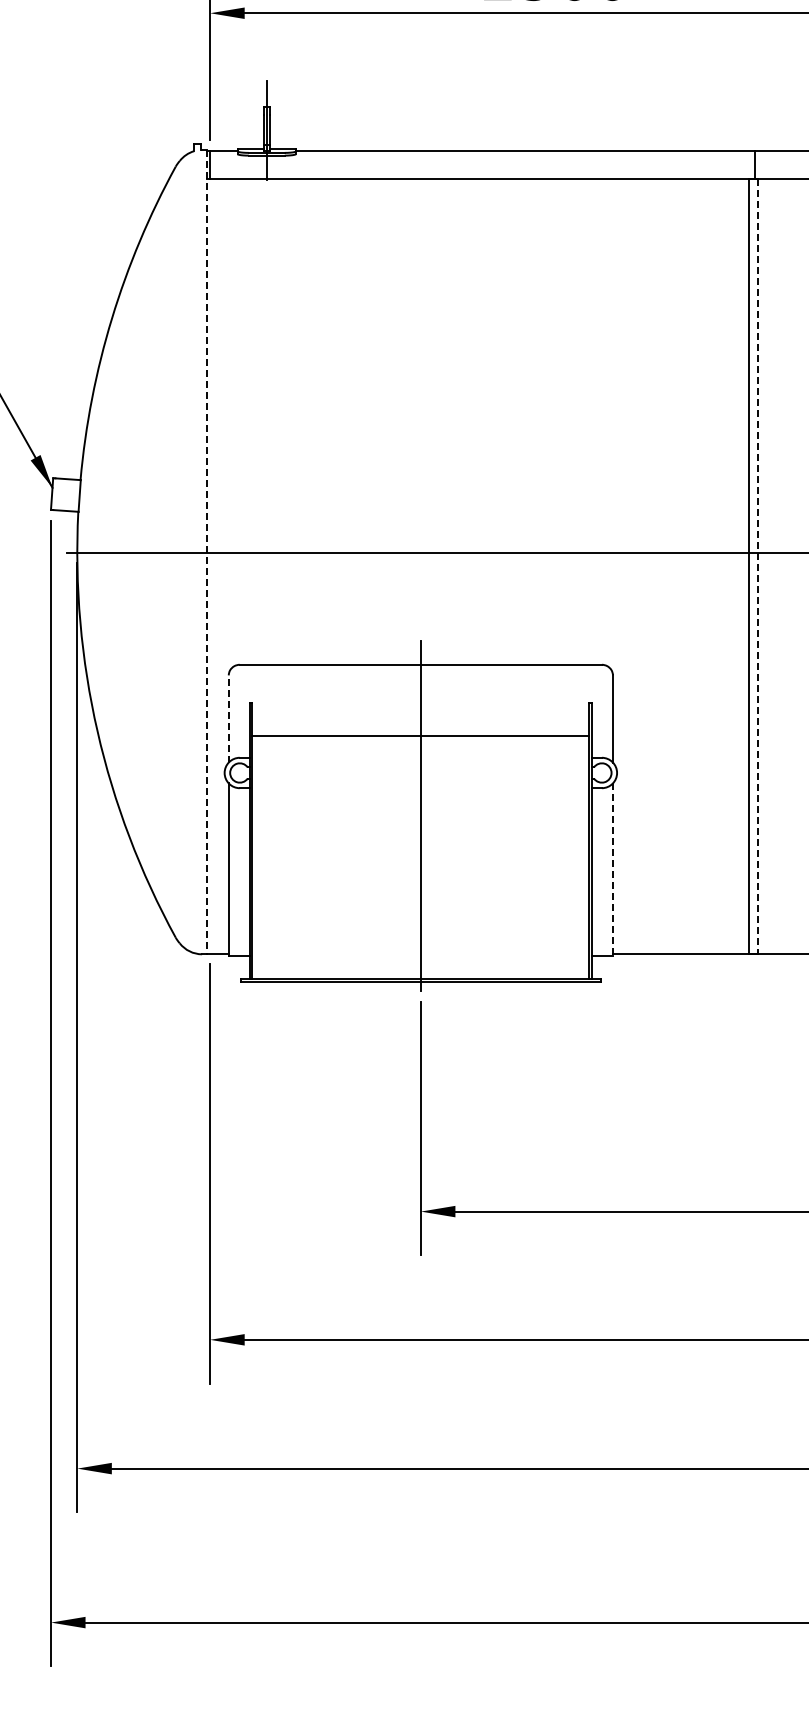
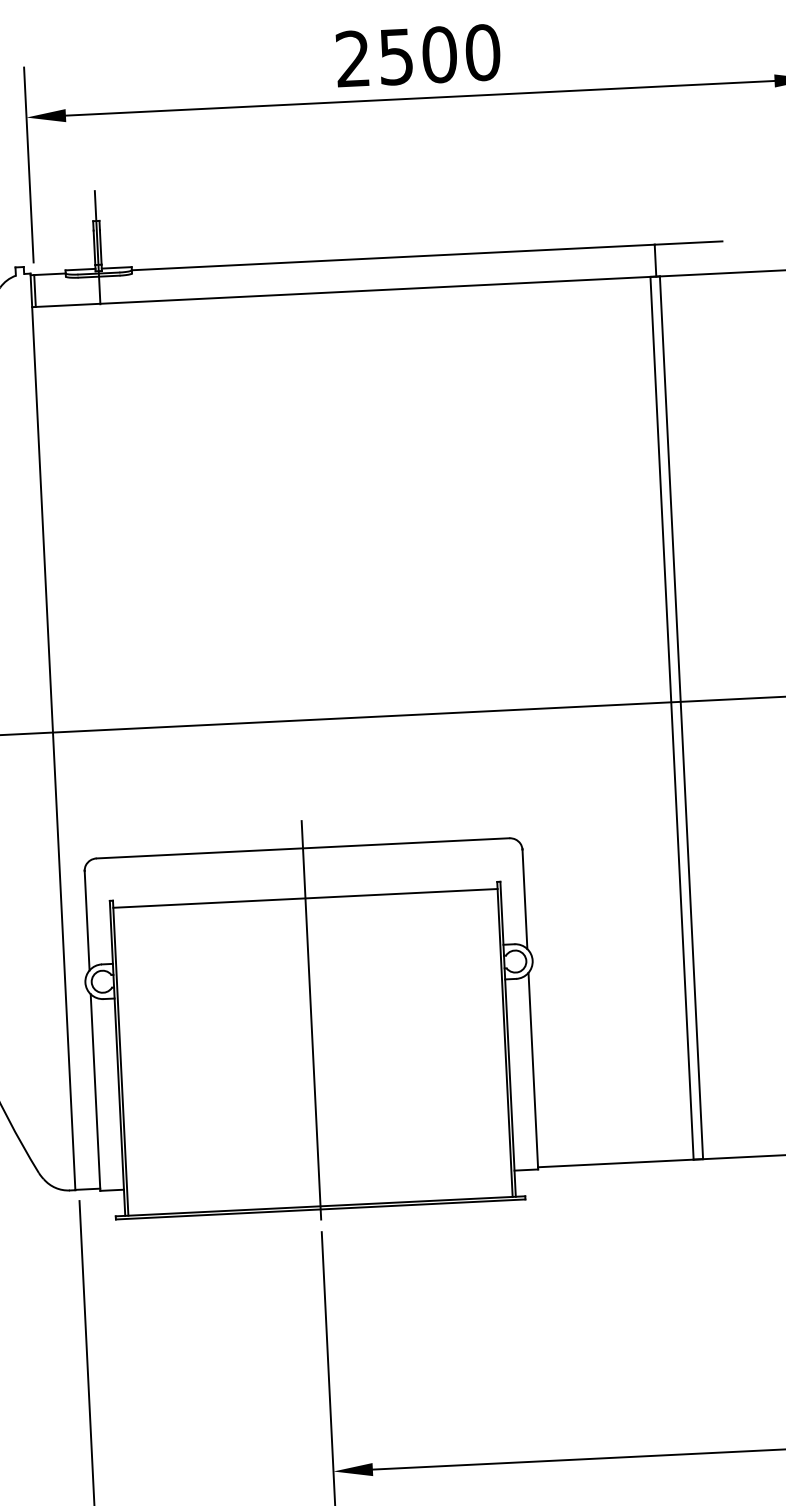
line: (206, 552) -> (52, 732), dashed -> solid
line: (757, 567) -> (681, 718), dashed -> solid
line: (228, 718) -> (86, 920), dashed -> solid
line: (420, 735) -> (305, 898), moved
line: (612, 870) -> (532, 1072), dashed -> solid

